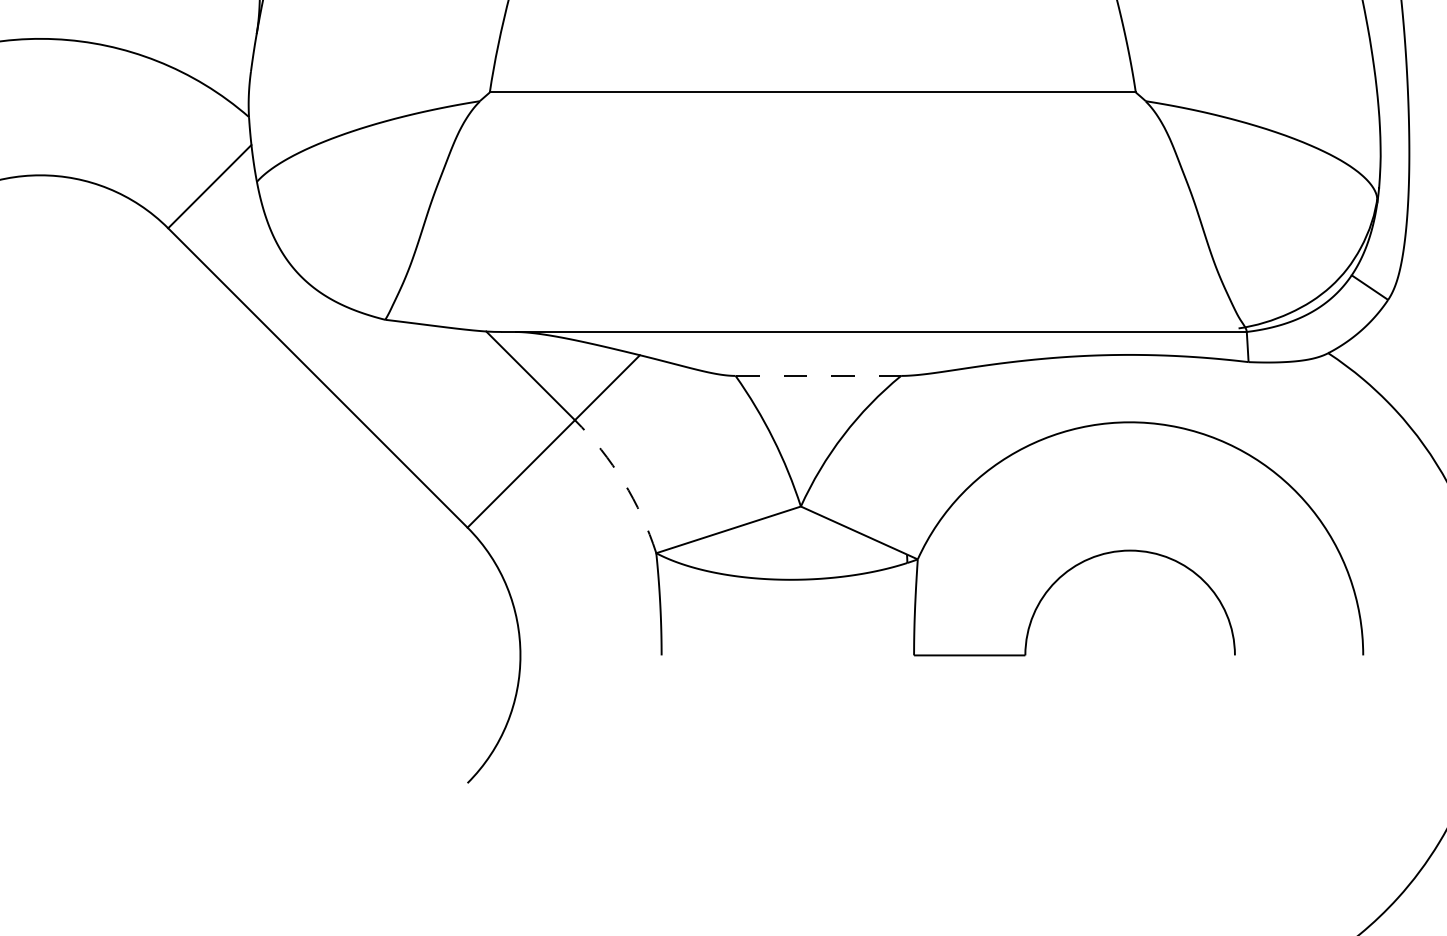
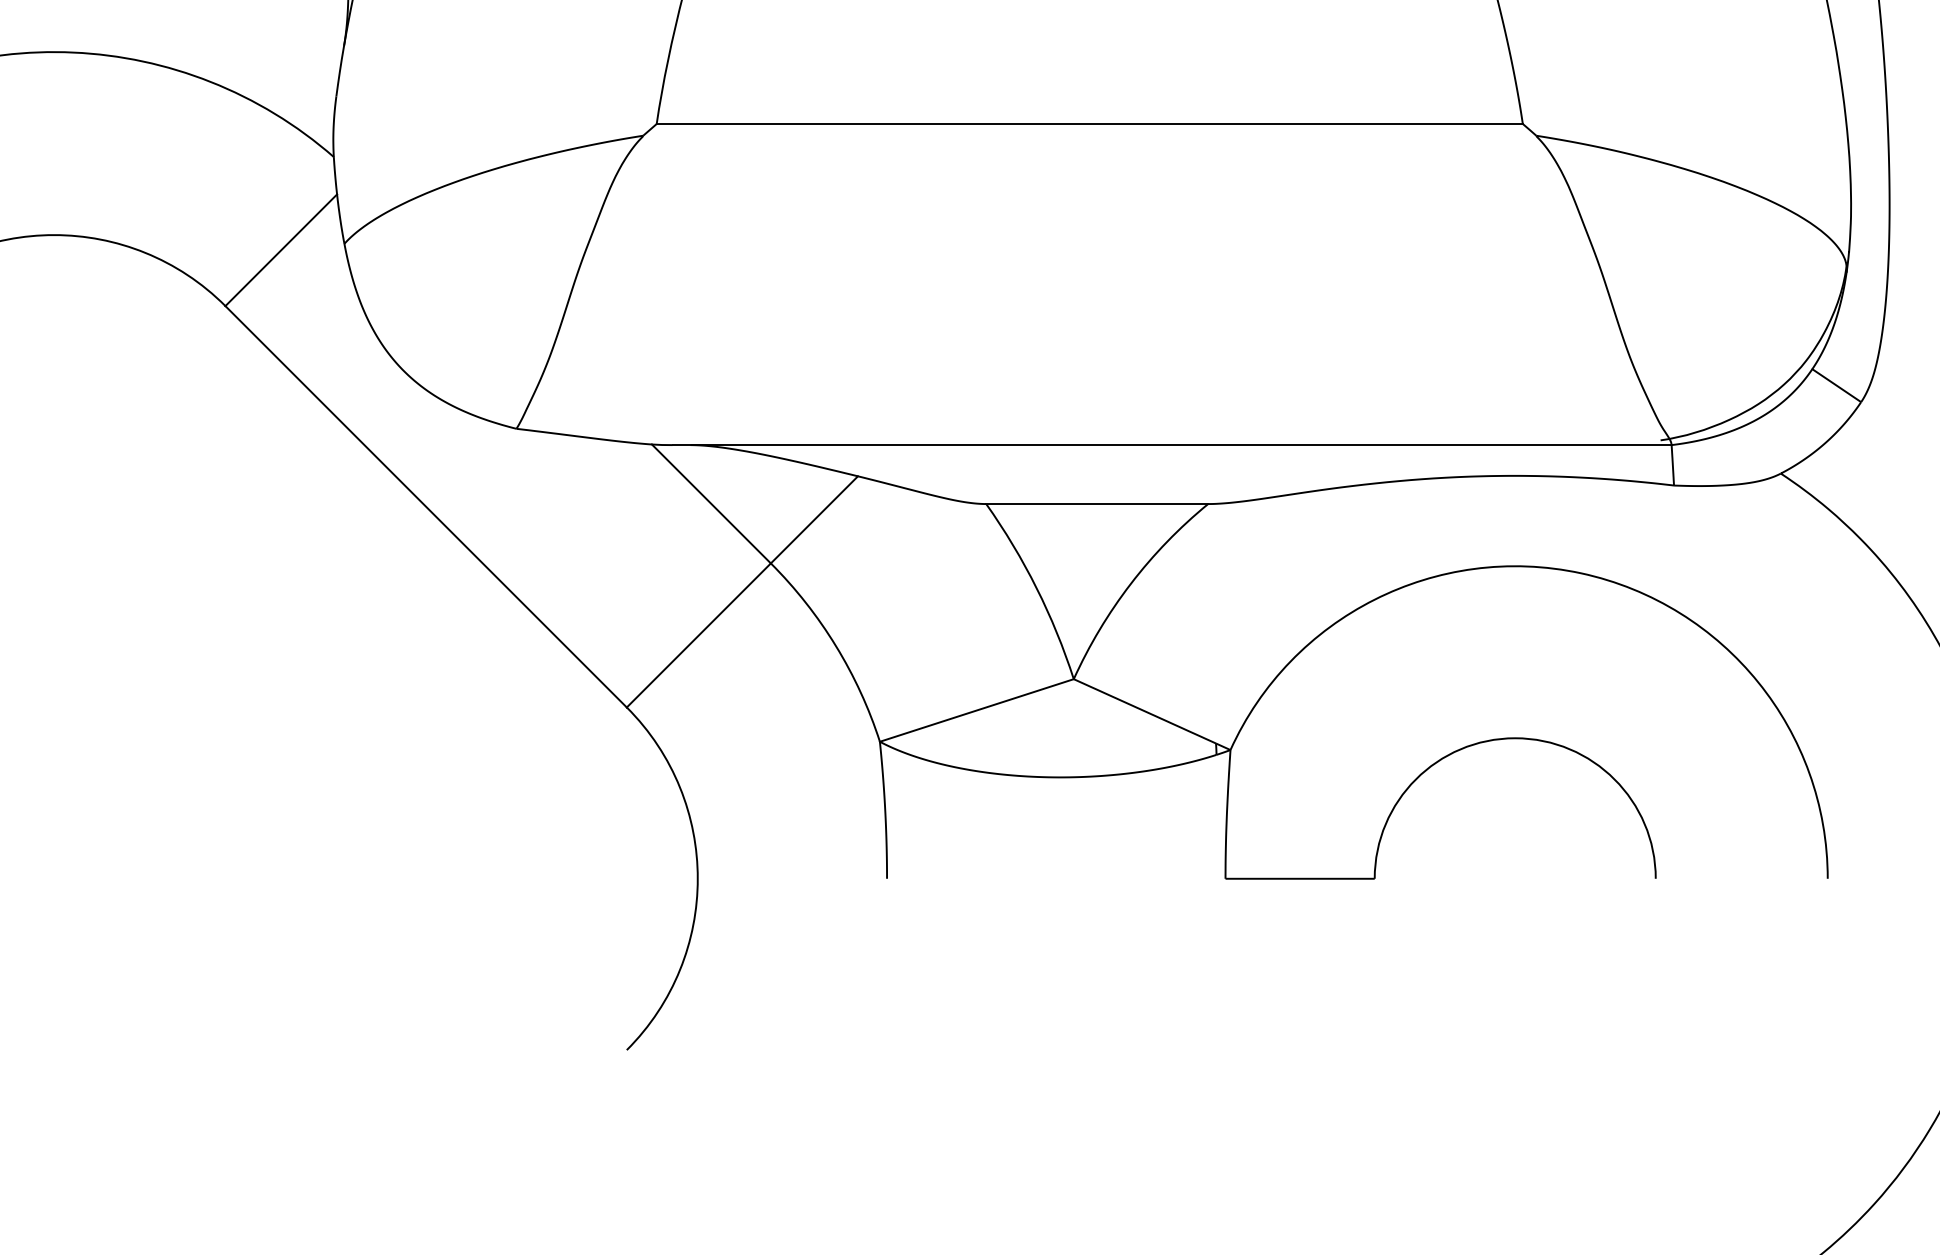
line: (818, 375) -> (1097, 503), dashed -> solid
arc: (623, 481) -> (835, 645), dashed -> solid

